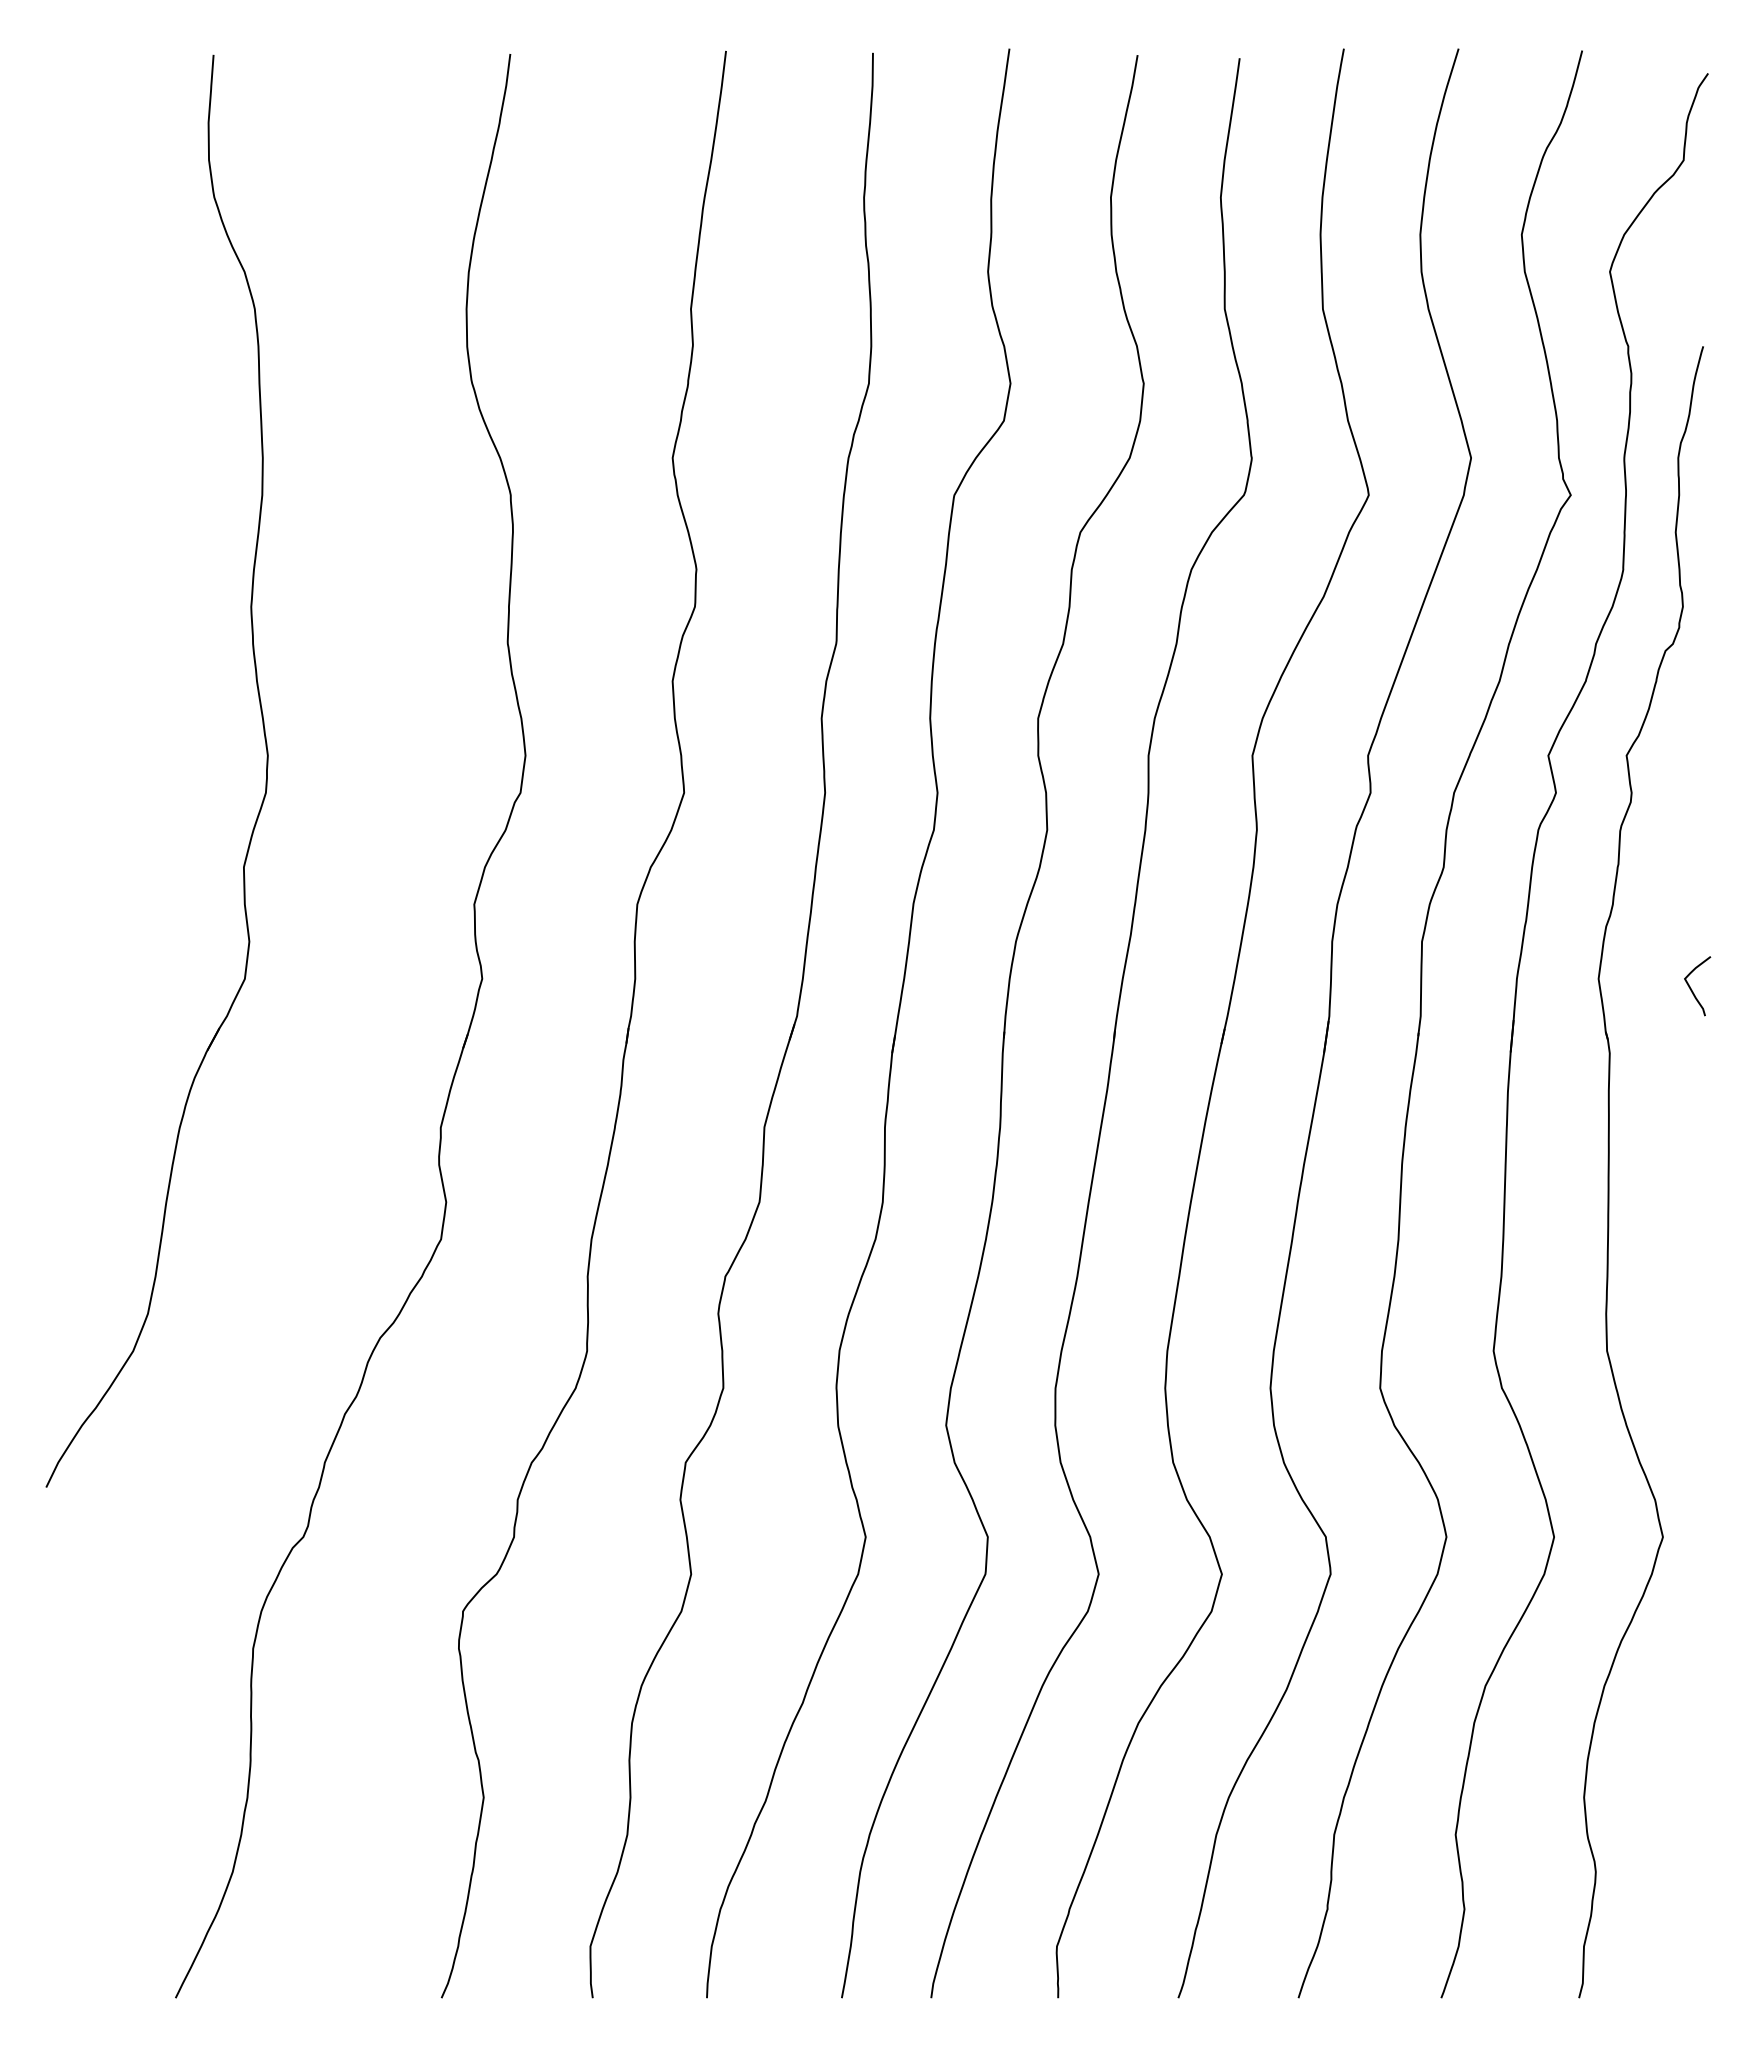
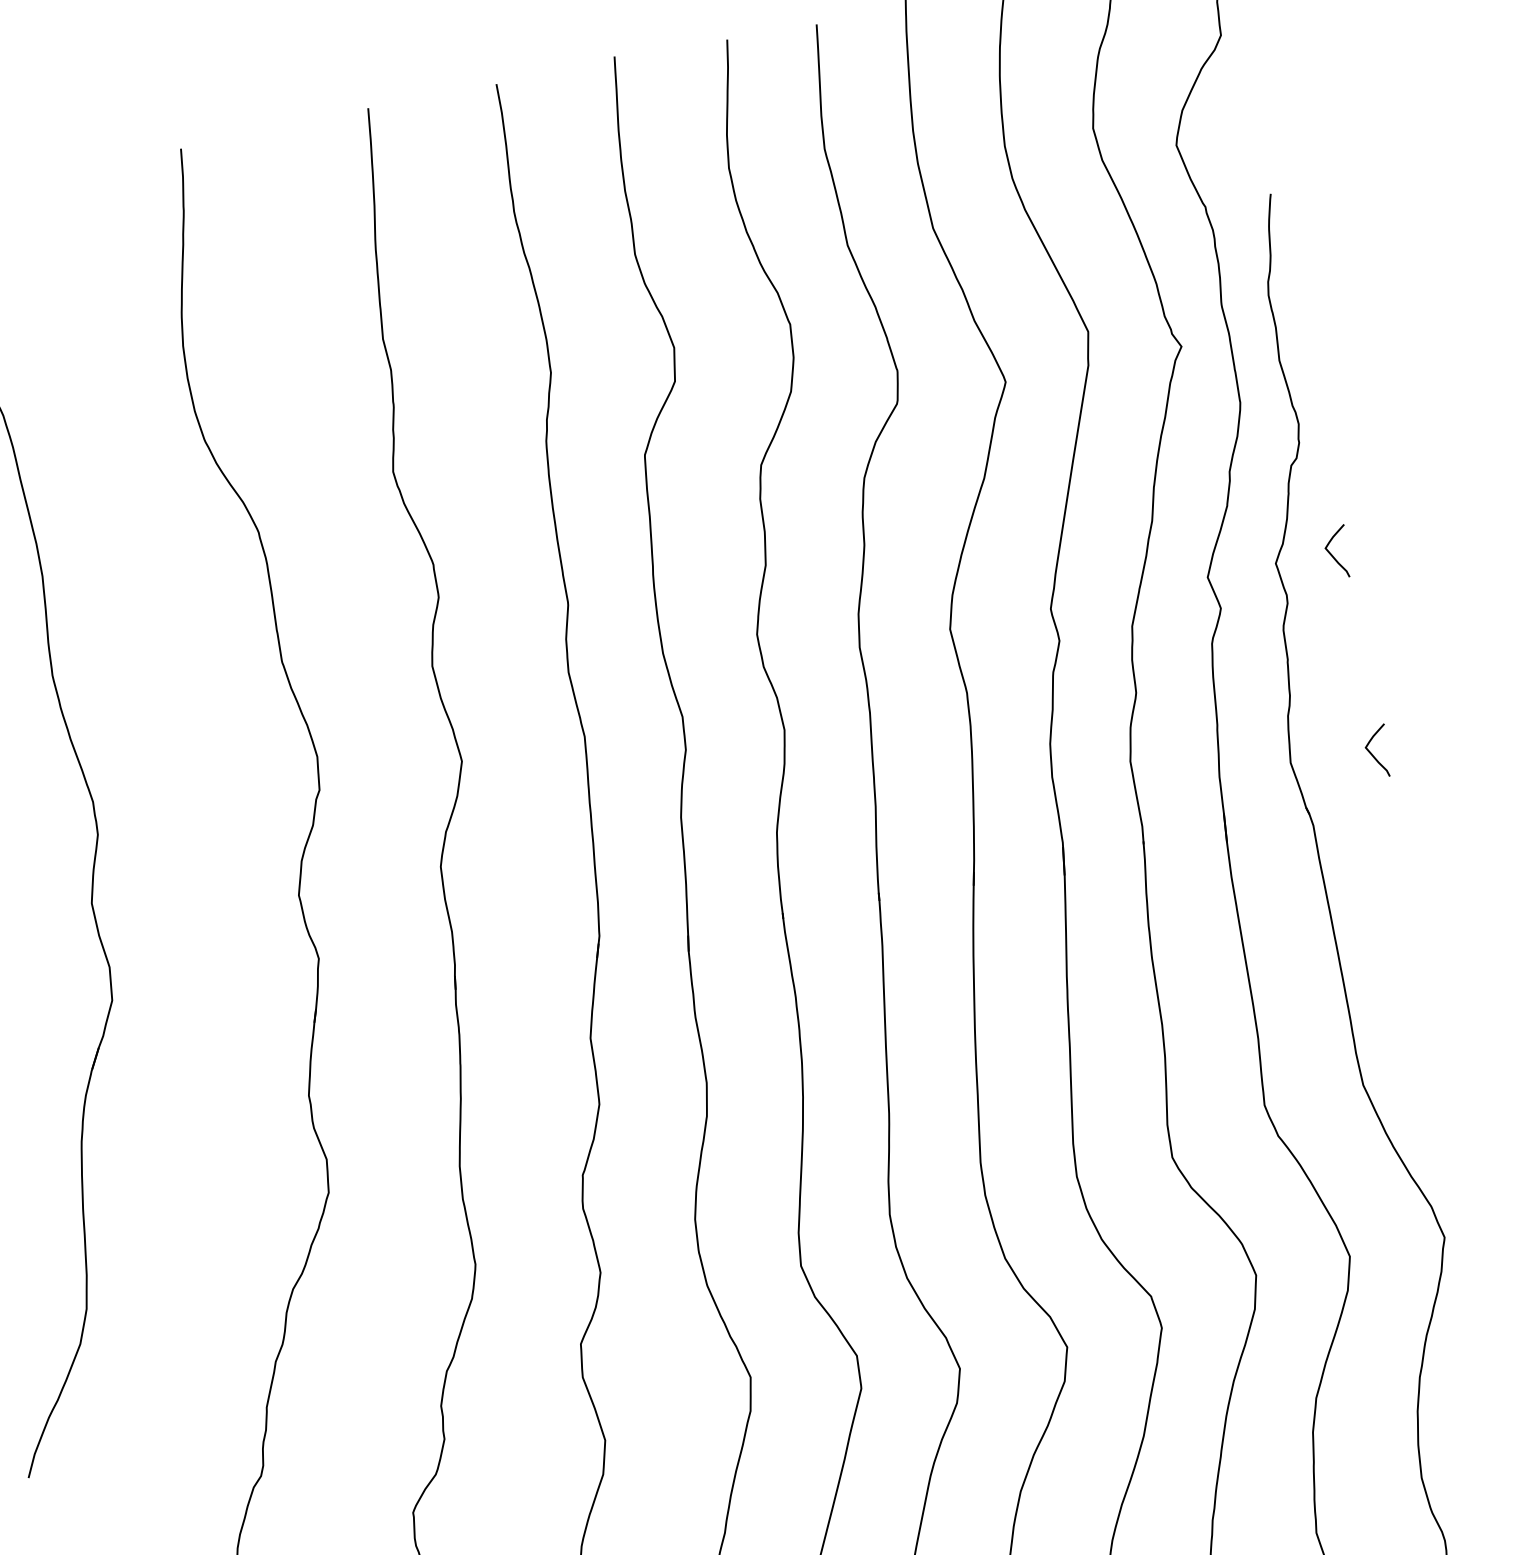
curve: (1691, 759) -> (1332, 555), added

